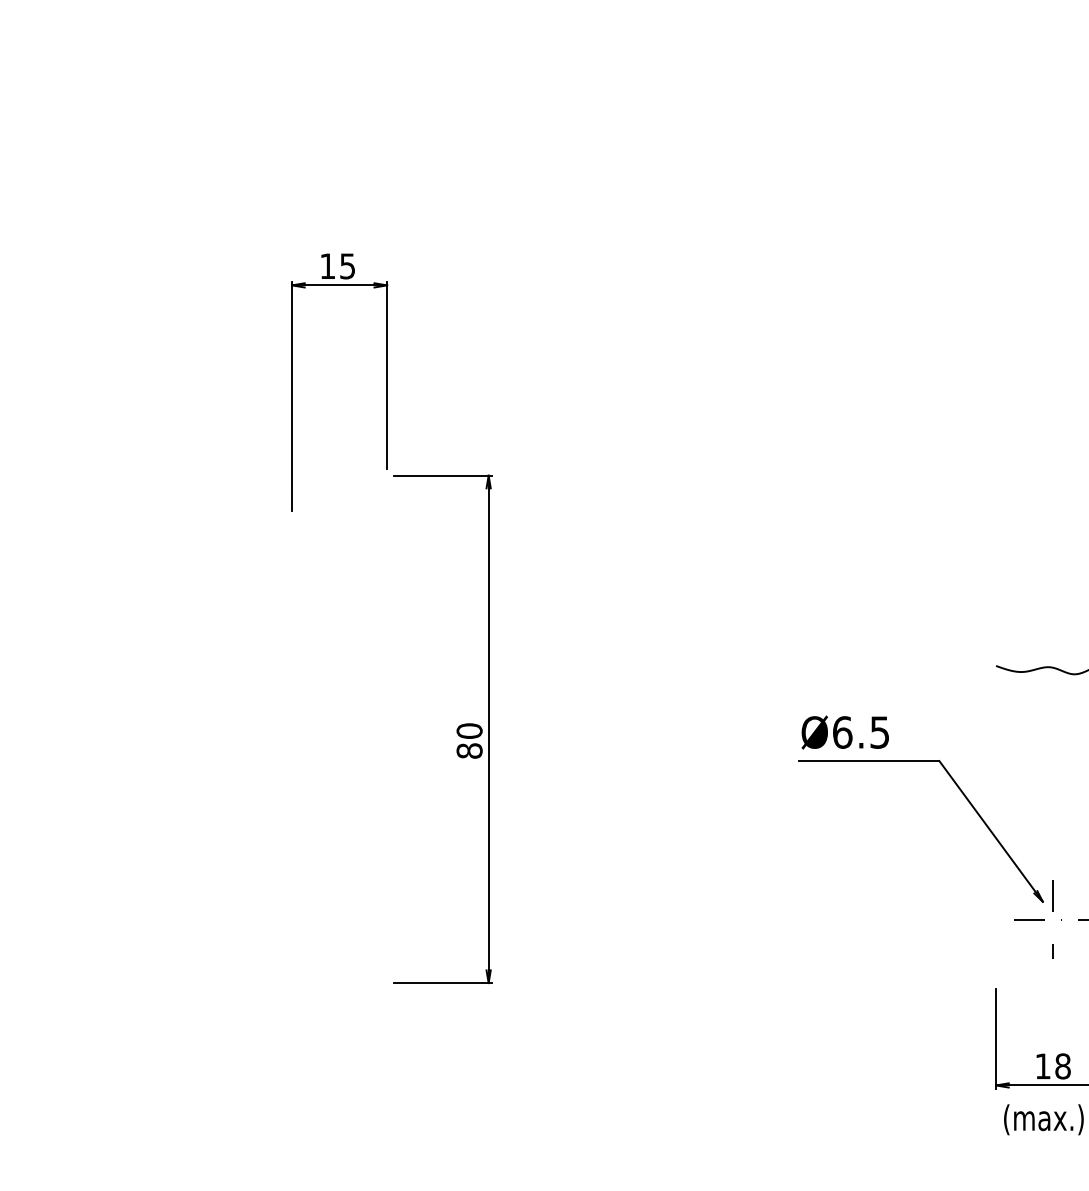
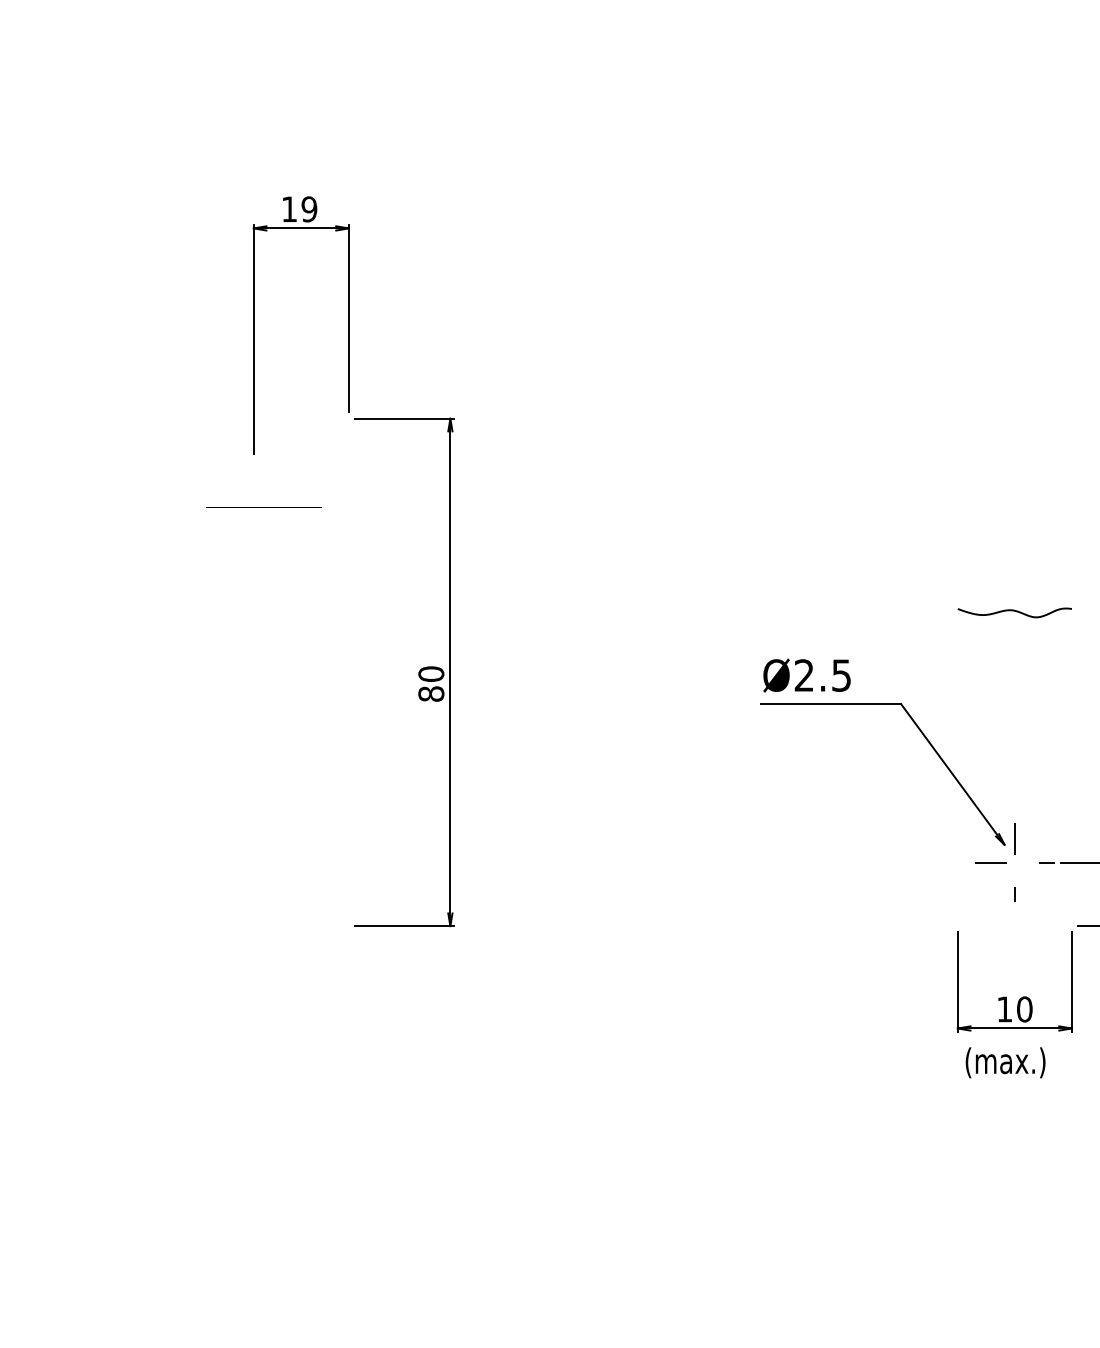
text: (347, 266) -> (309, 209), 15 -> 19
text: (842, 732) -> (804, 675), Ø6.5 -> Ø2.5
text: (1062, 1066) -> (1024, 1009), 18 -> 10

